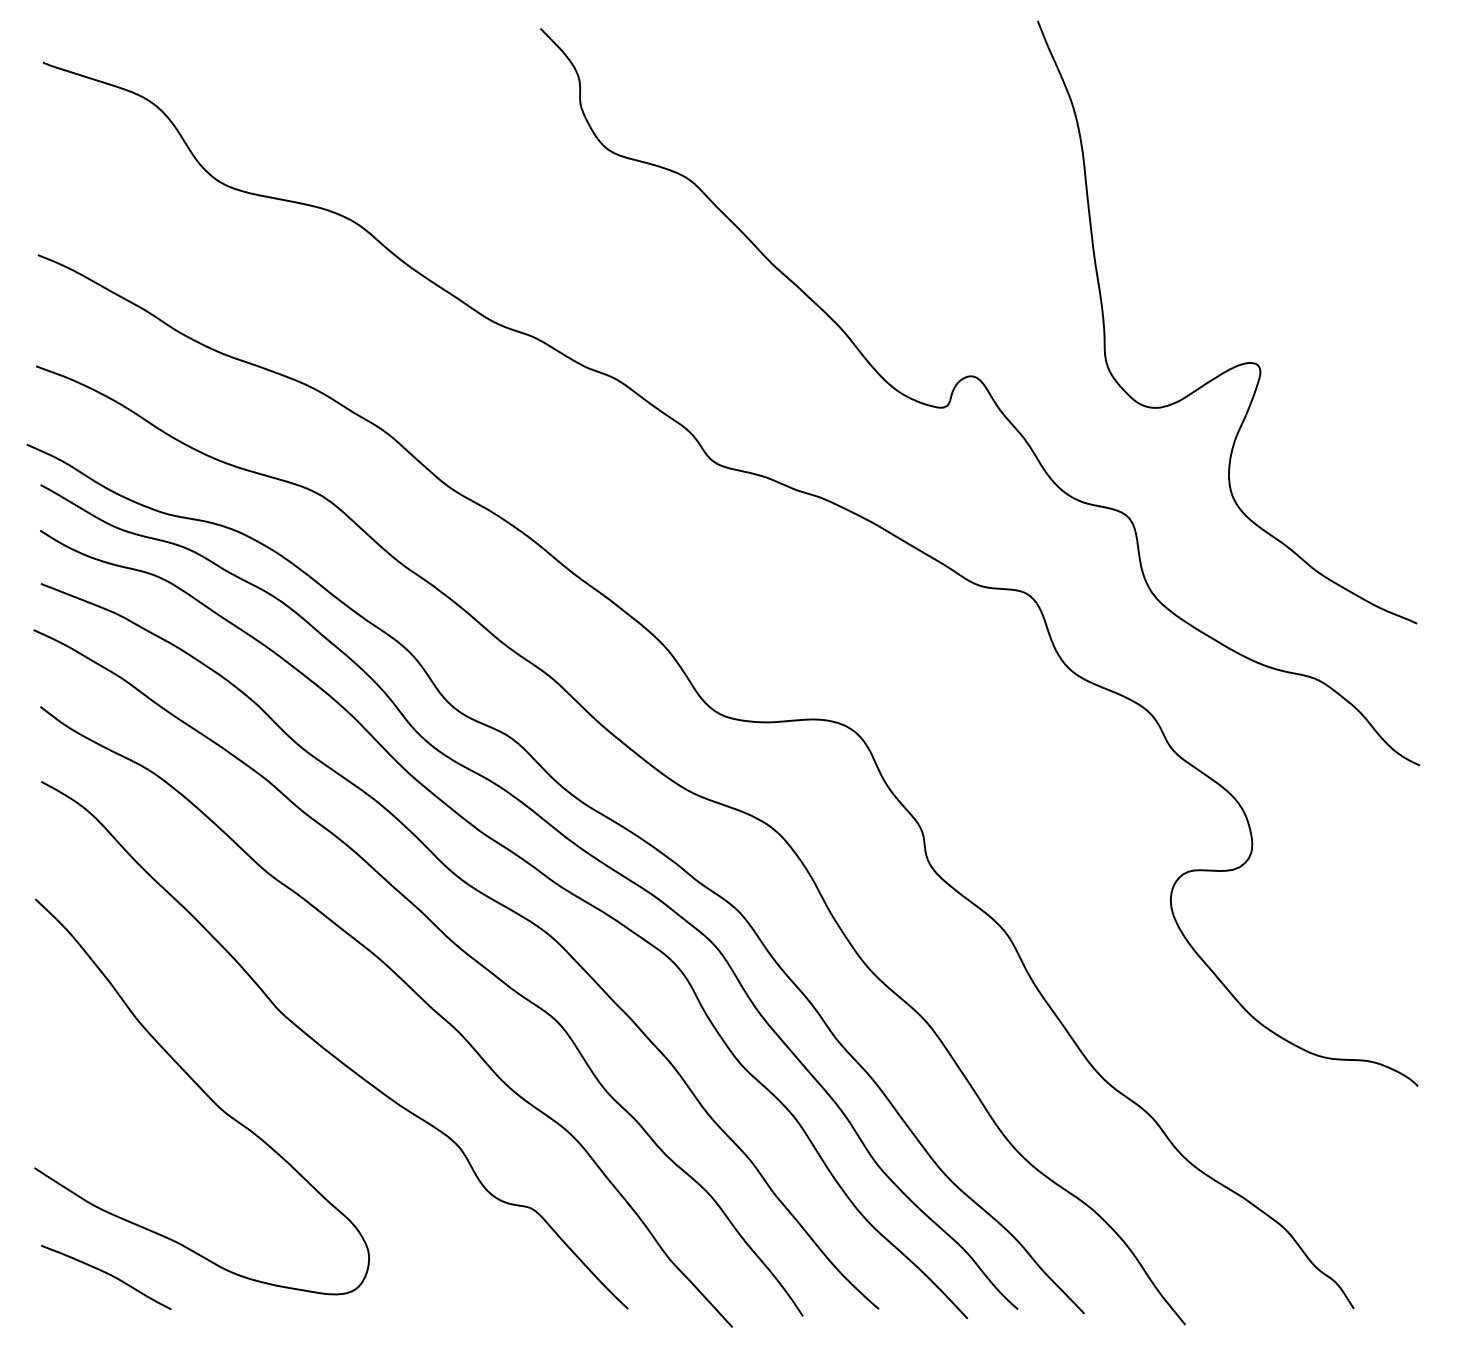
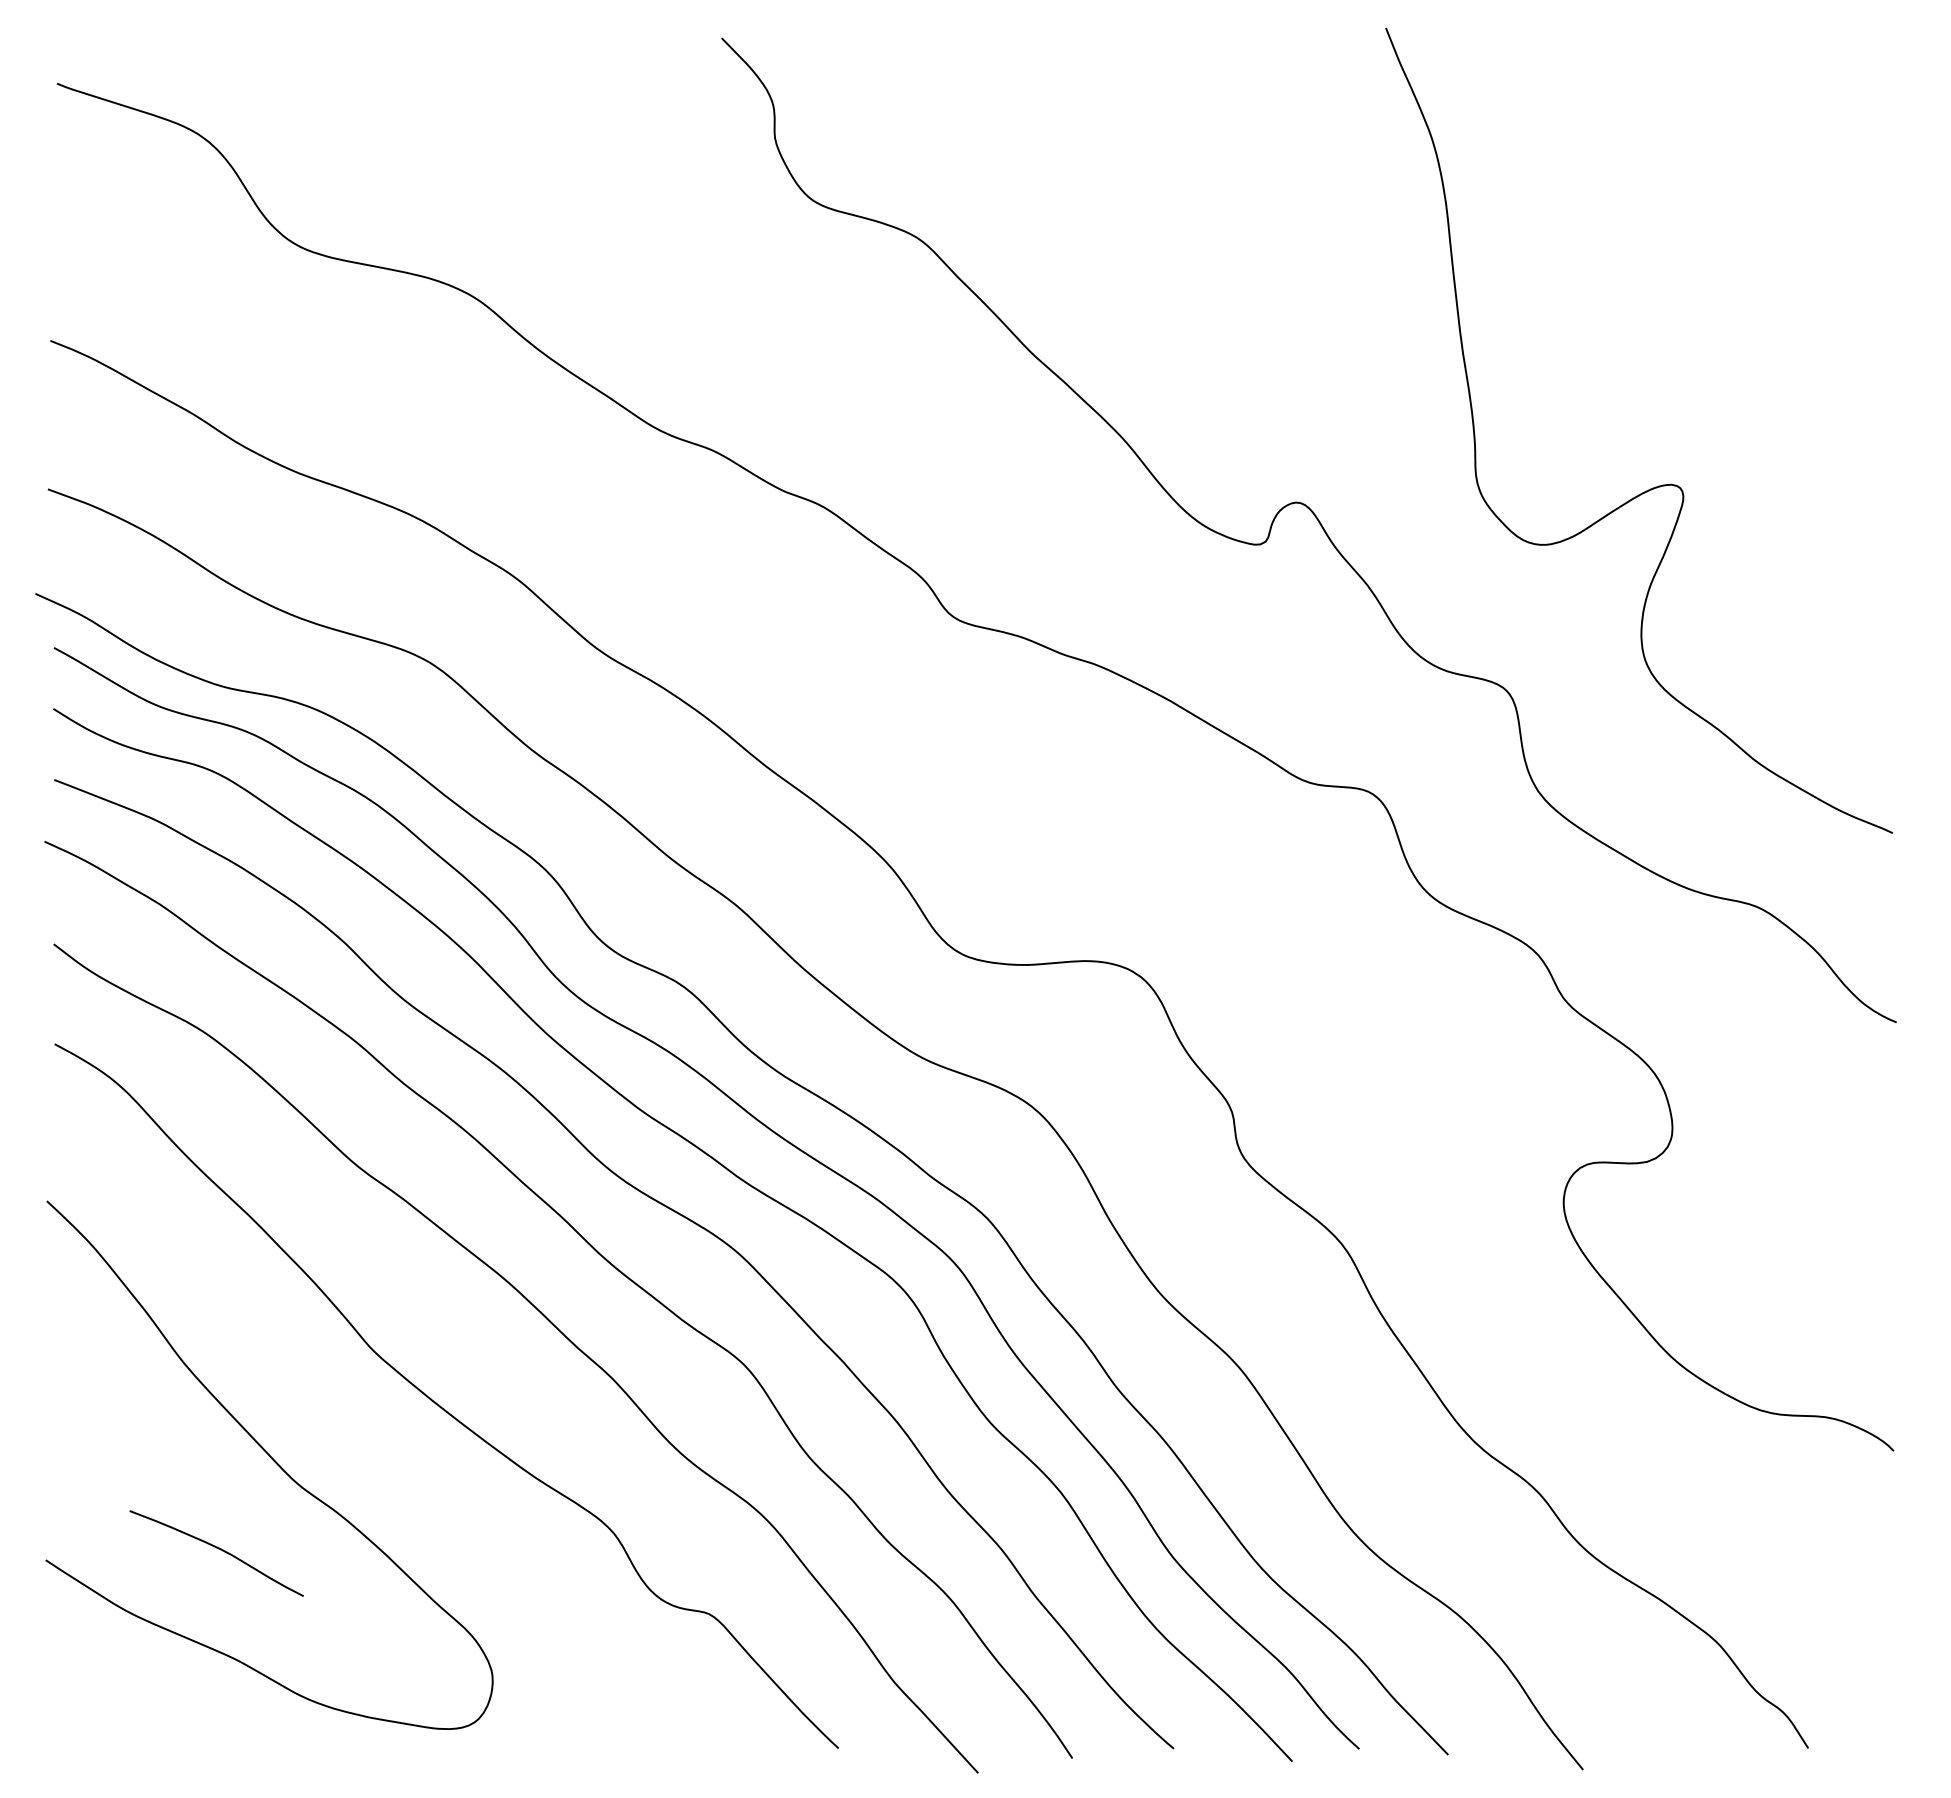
curve: (107, 1274) -> (218, 1549), moved

